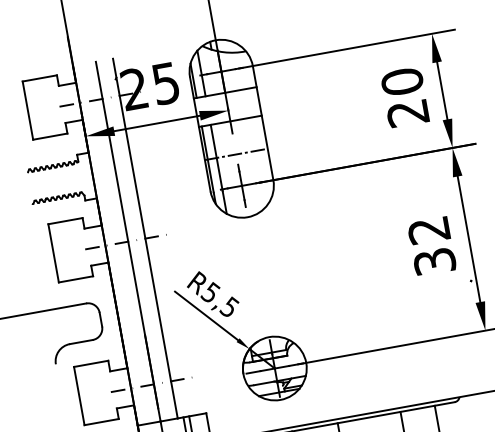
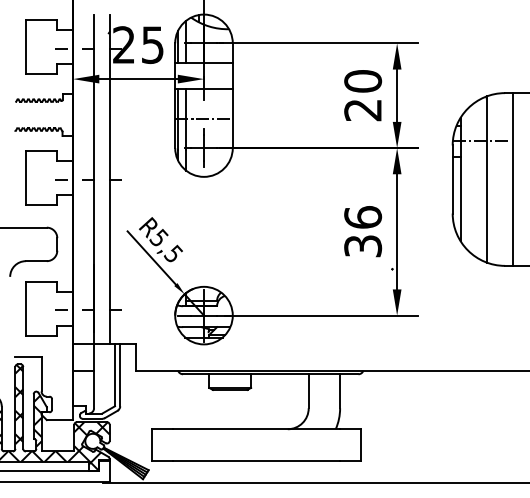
text: (429, 230) -> (363, 217), 32 -> 36

